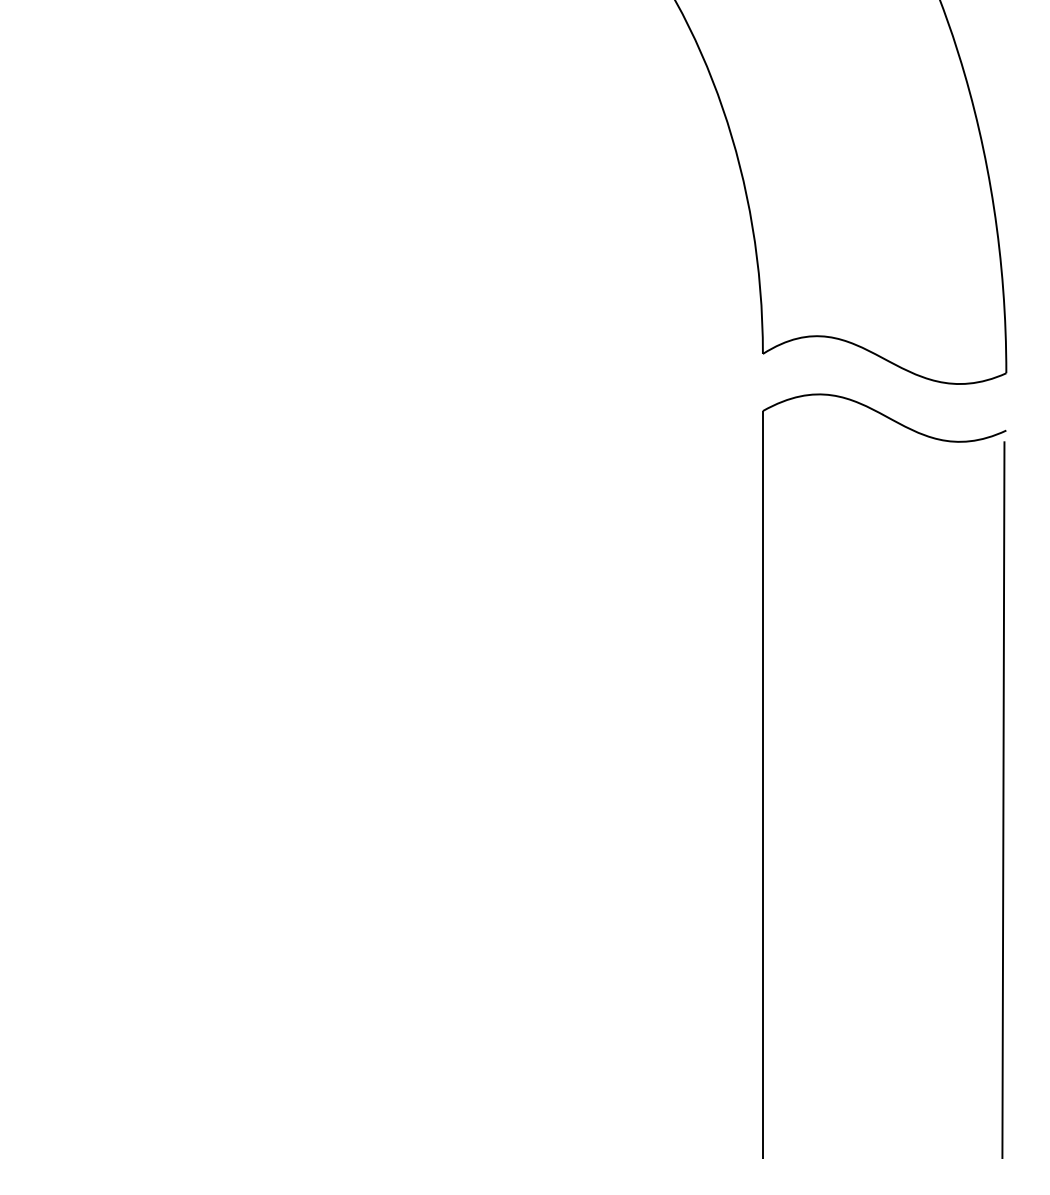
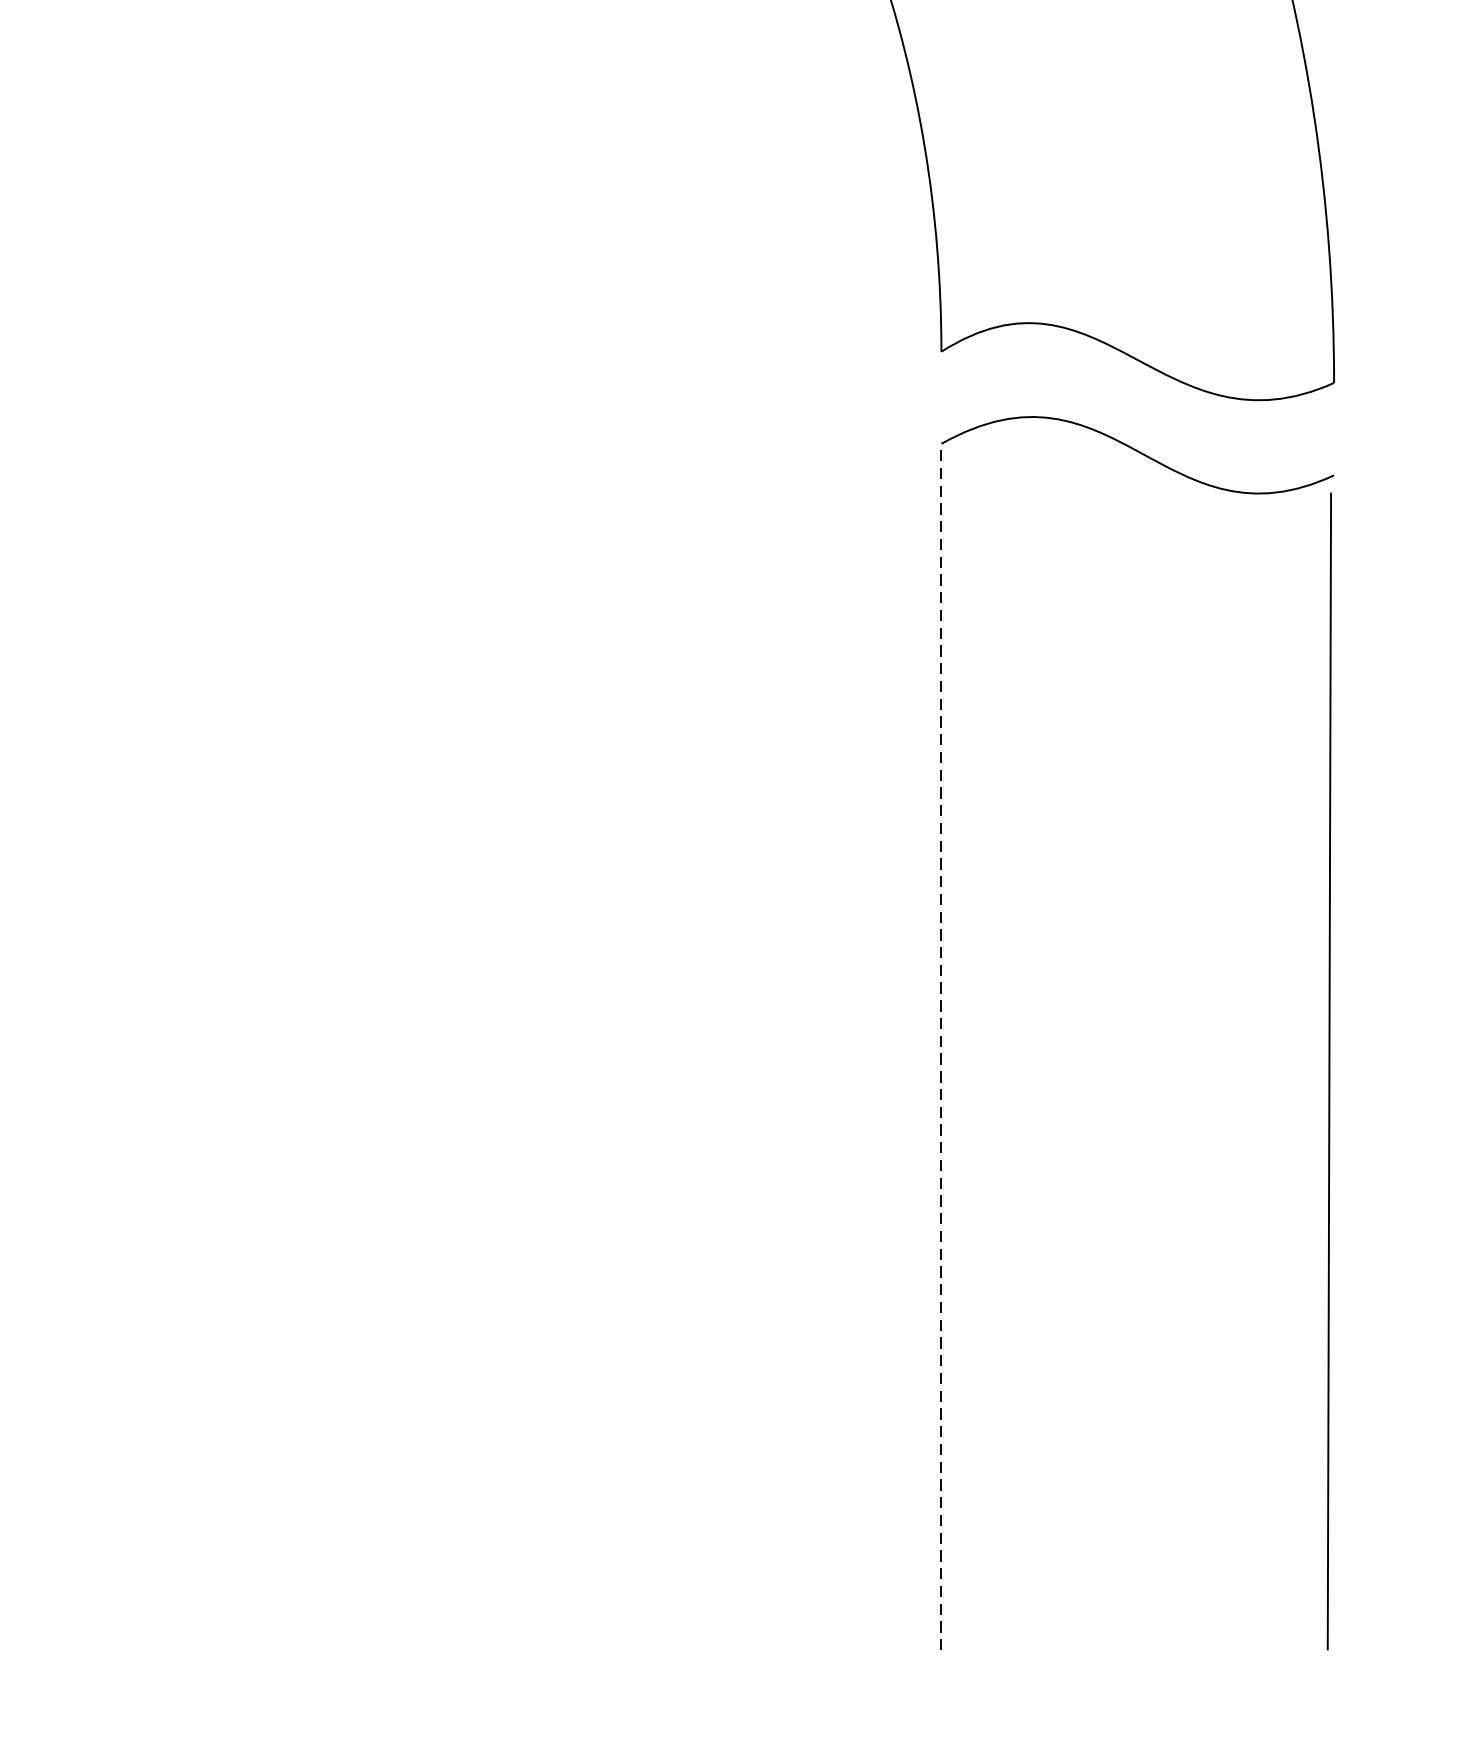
line: (762, 785) -> (940, 1047), solid -> dashed

